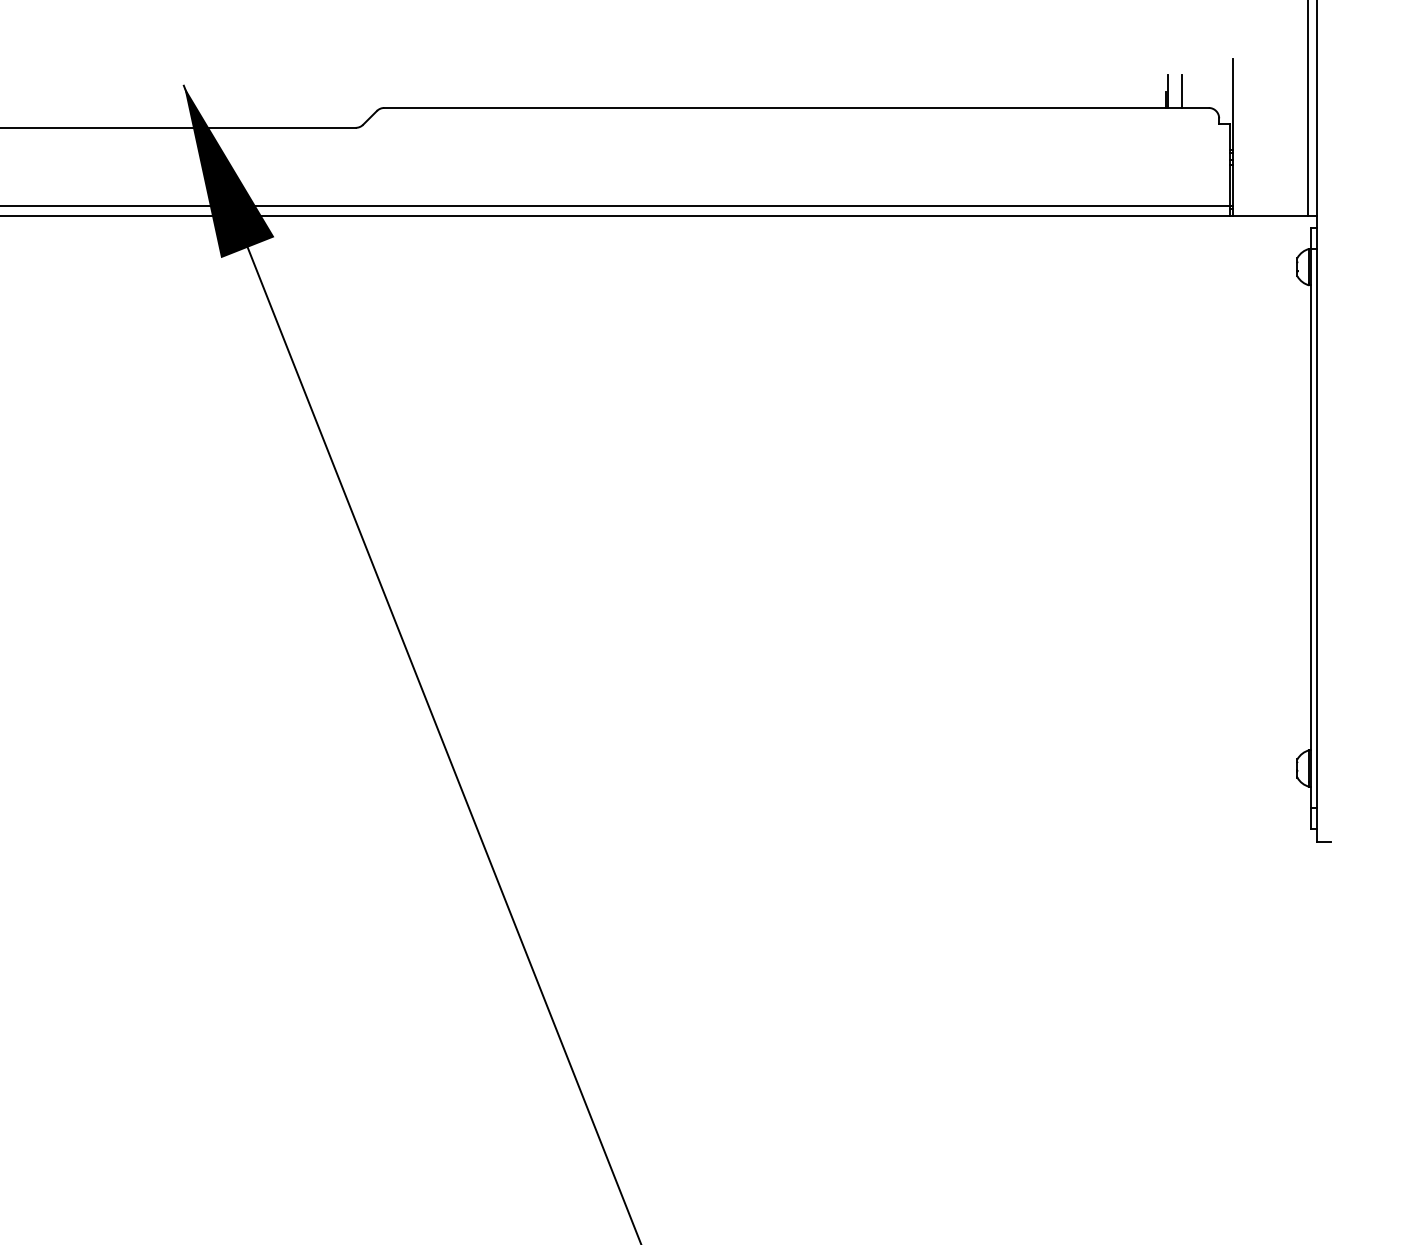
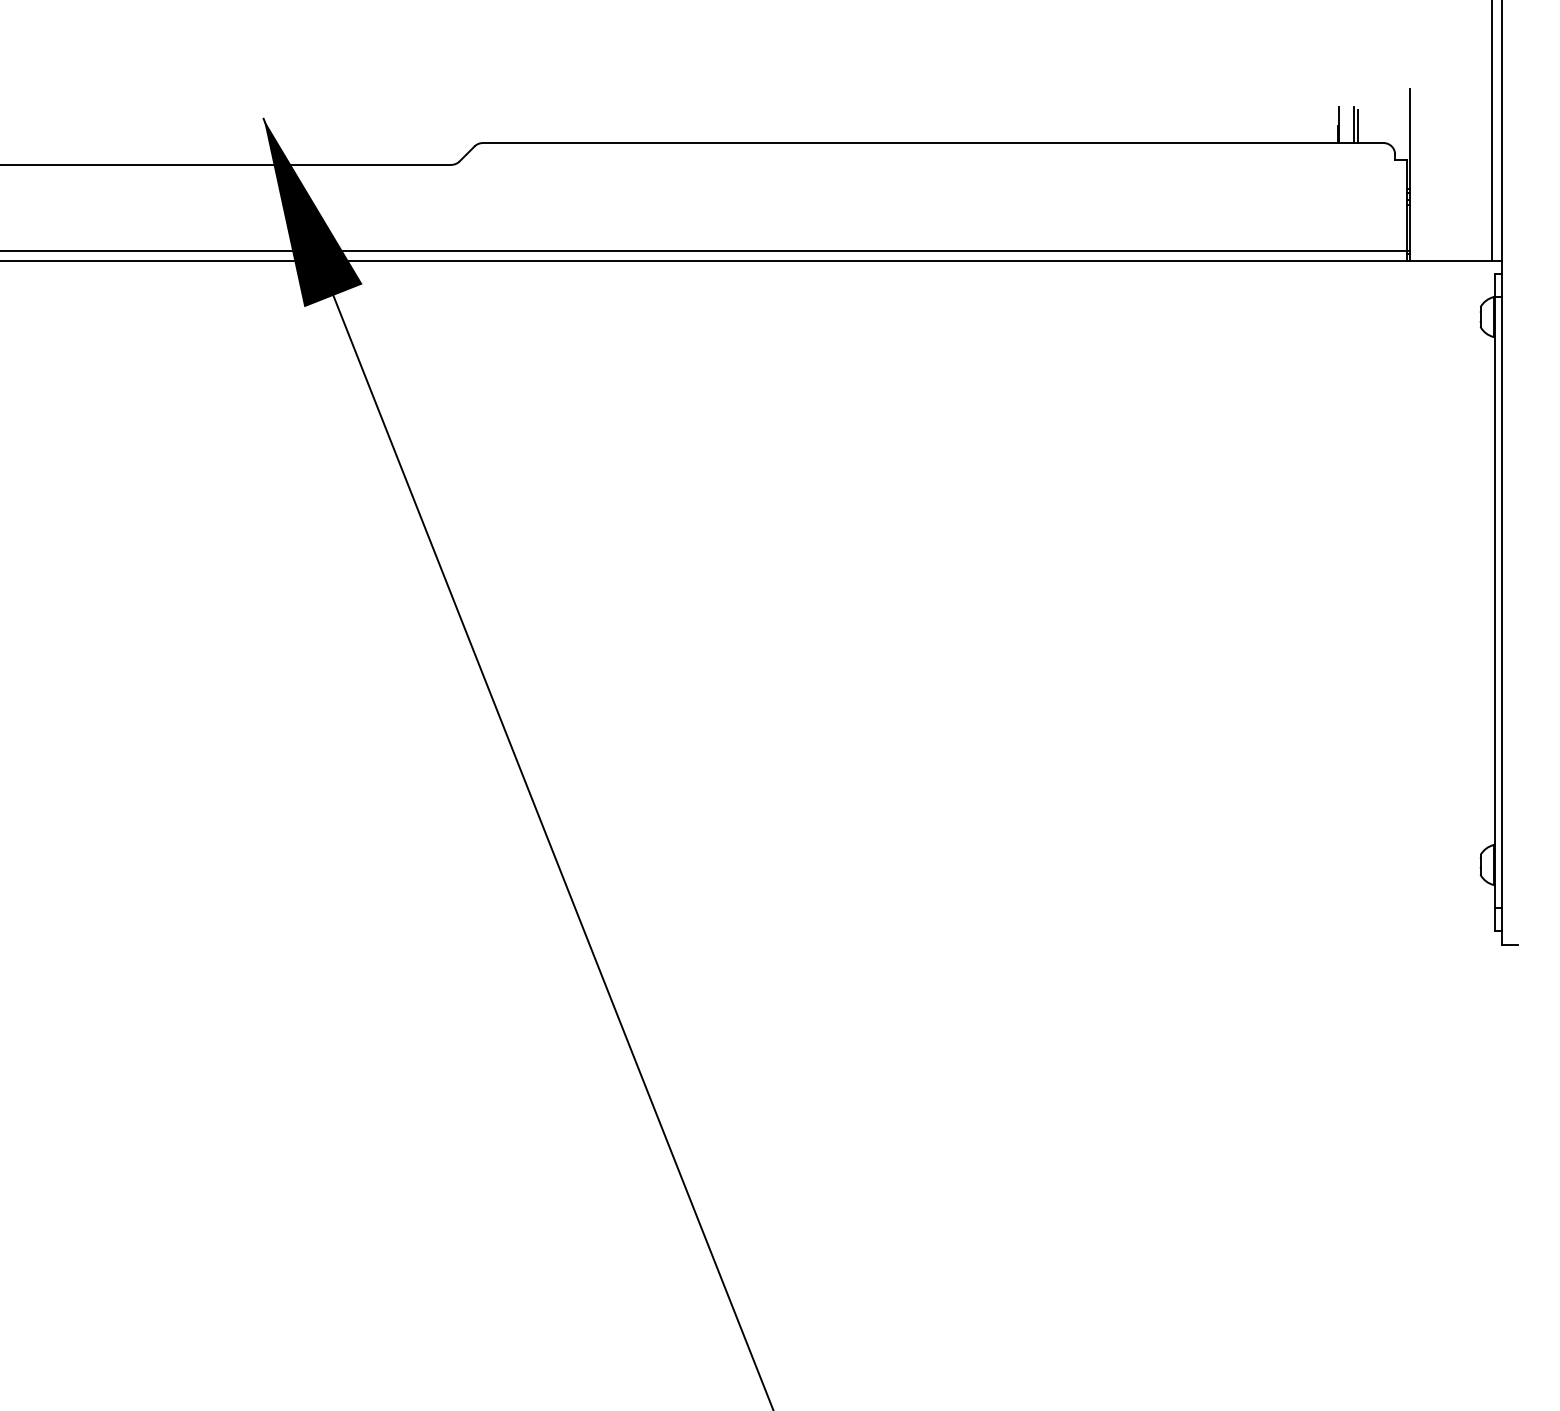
line: (1184, 92) -> (1357, 126), added

